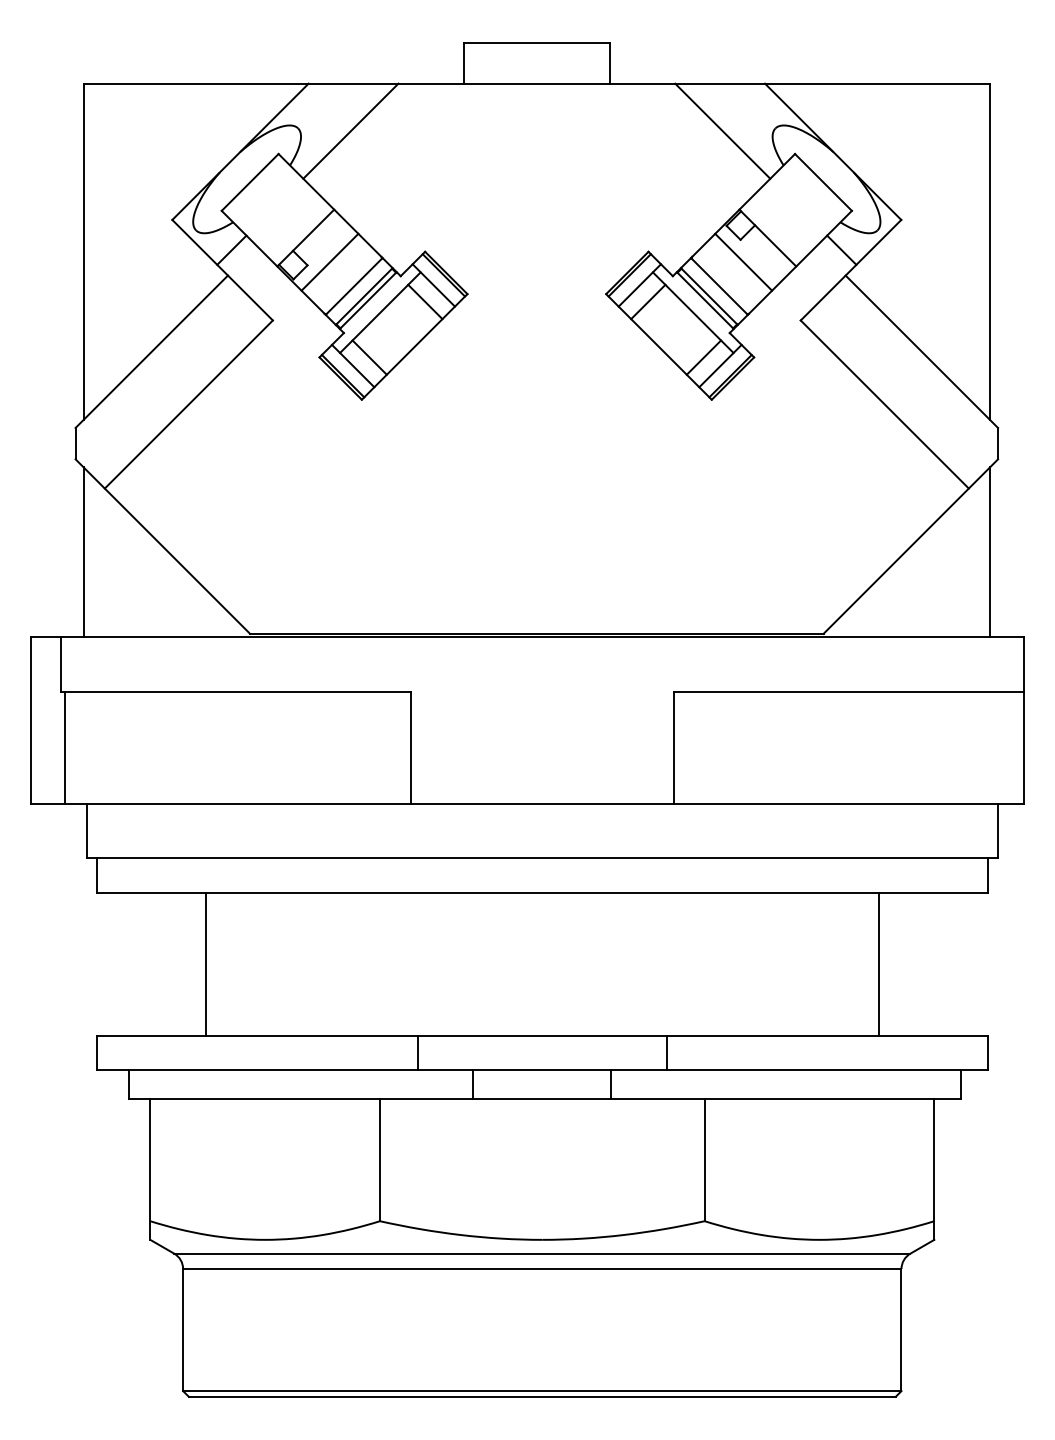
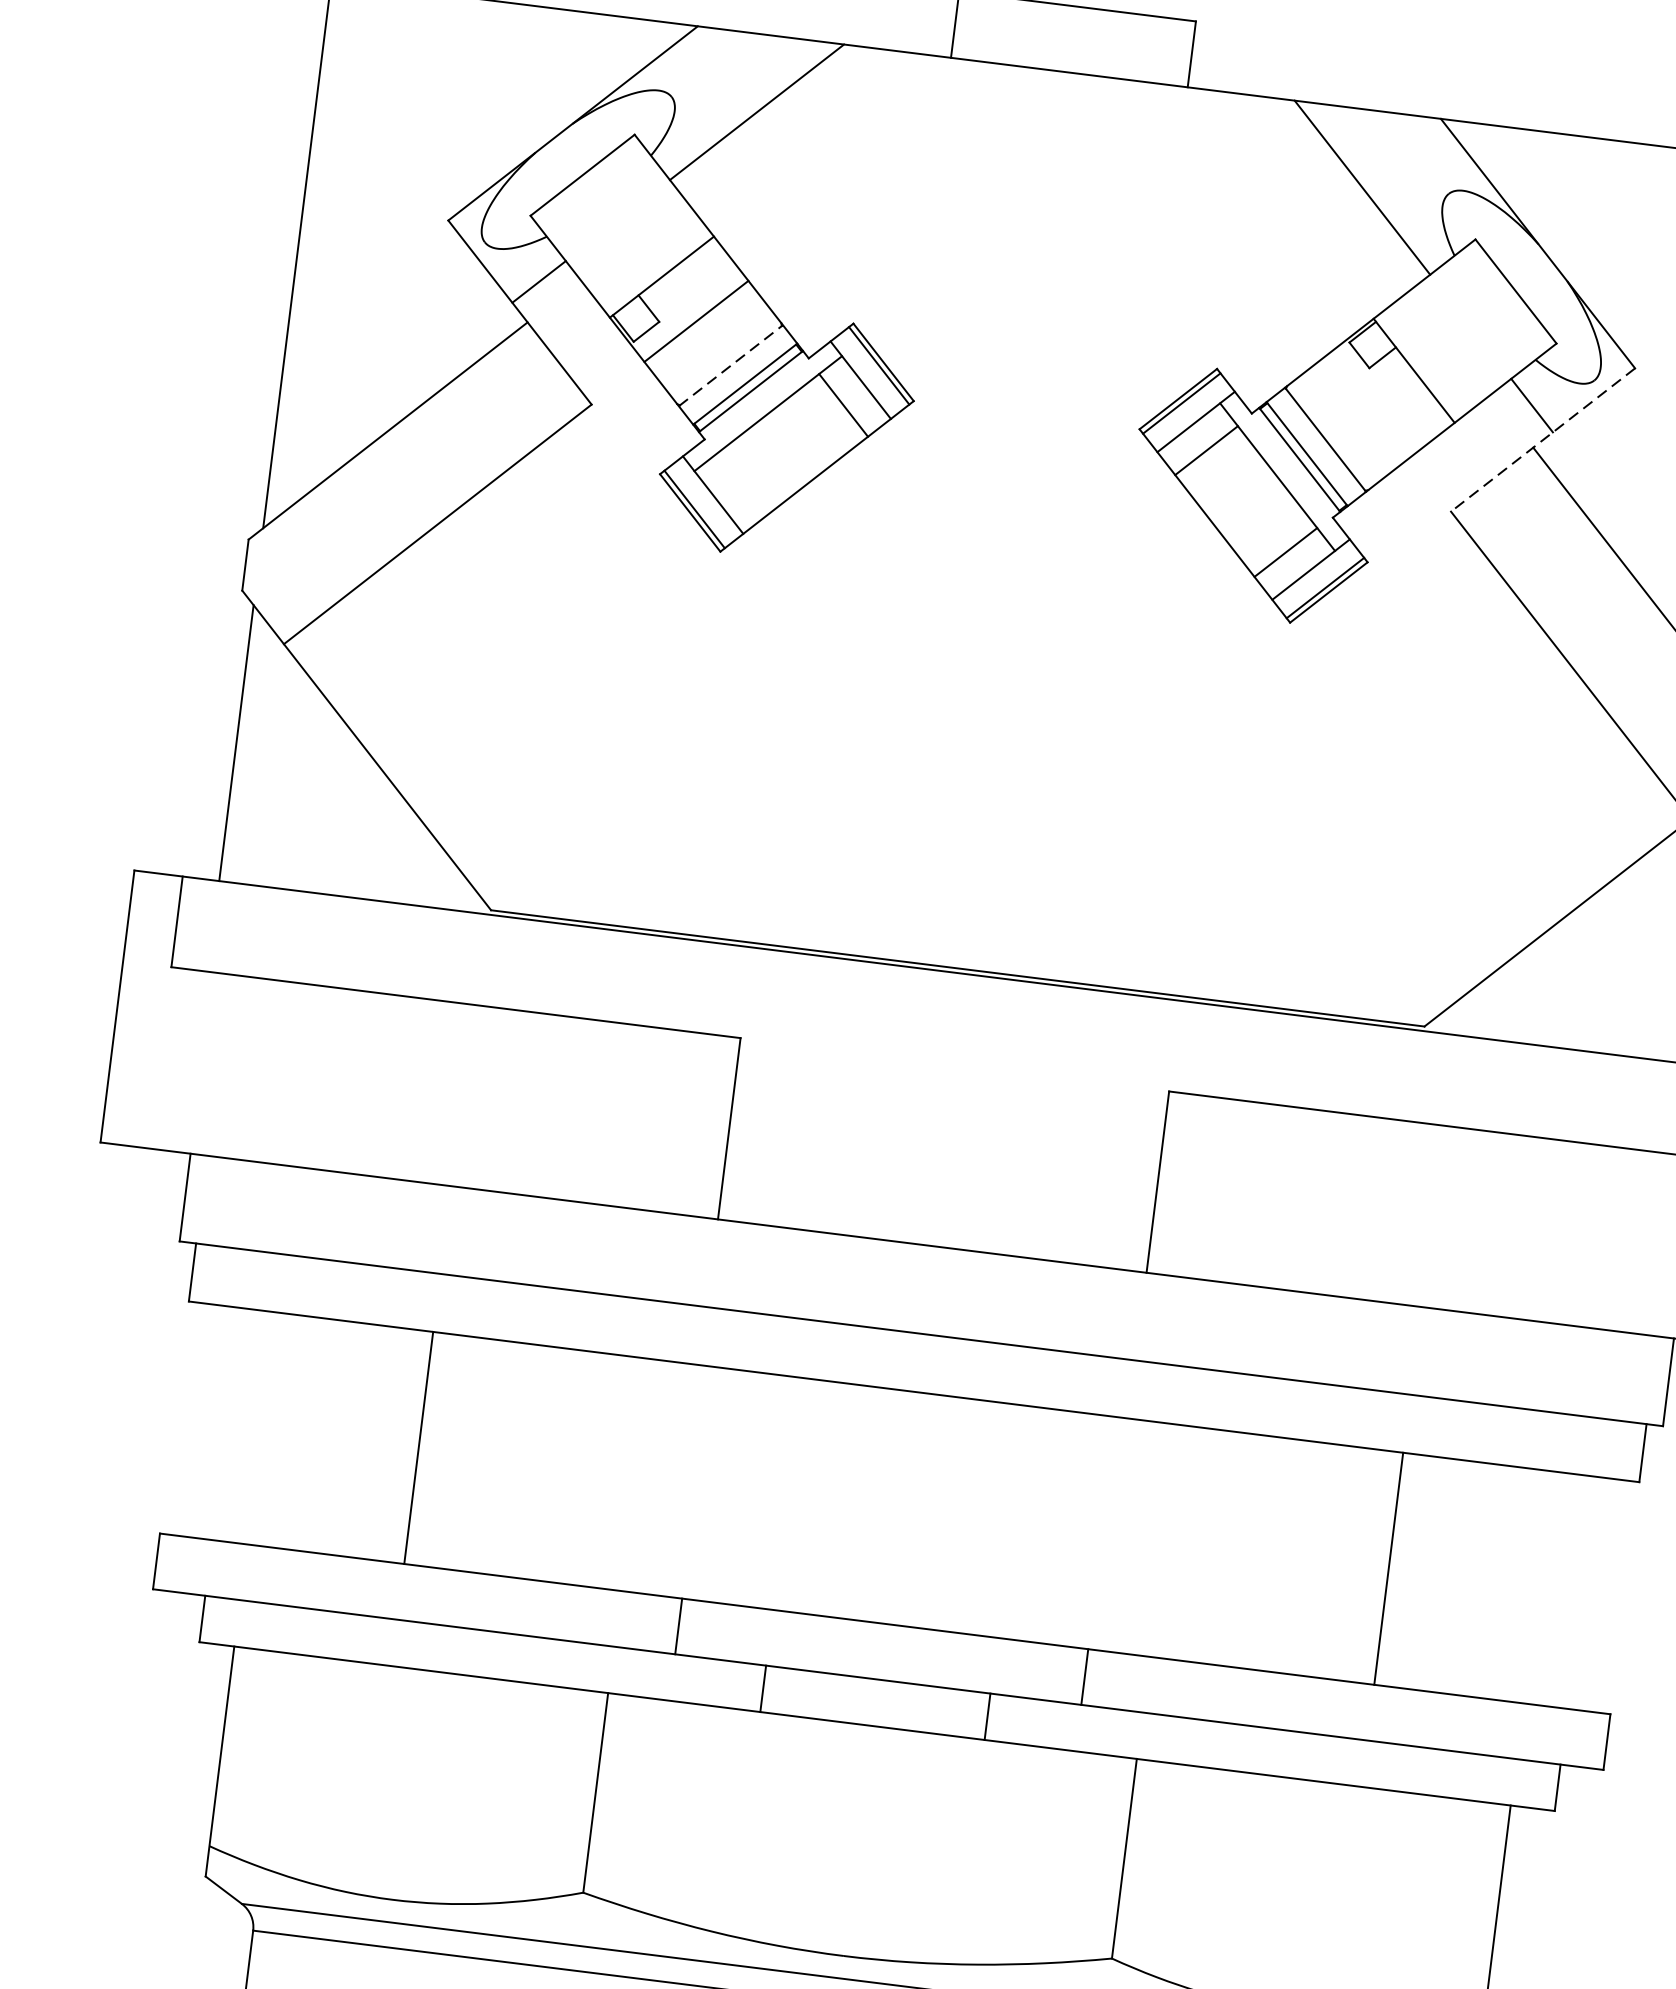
line: (743, 261) -> (1369, 404), removed
line: (850, 270) -> (1542, 440), solid -> dashed
line: (354, 286) -> (731, 365), solid -> dashed
line: (369, 357) -> (741, 484), removed
line: (65, 747) -> (167, 1057), removed
line: (205, 964) -> (418, 1447), moved
line: (878, 964) -> (1388, 1568), moved

